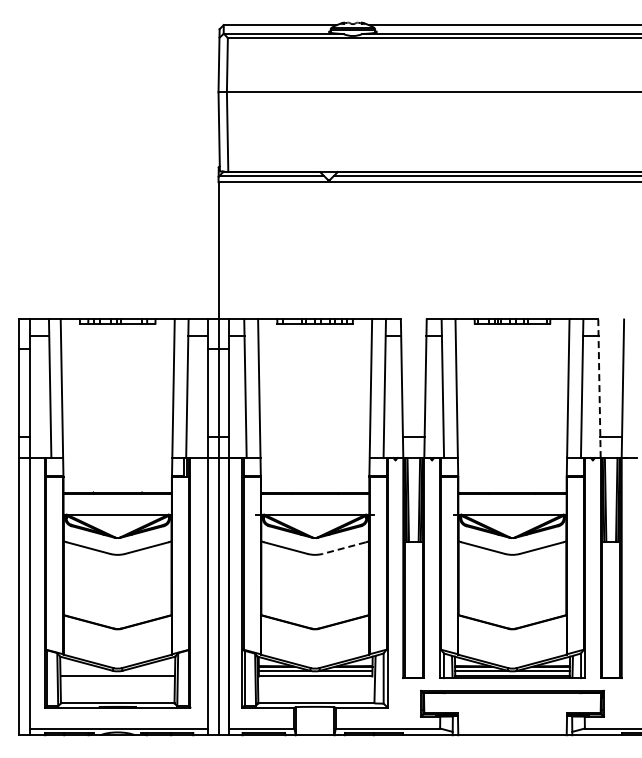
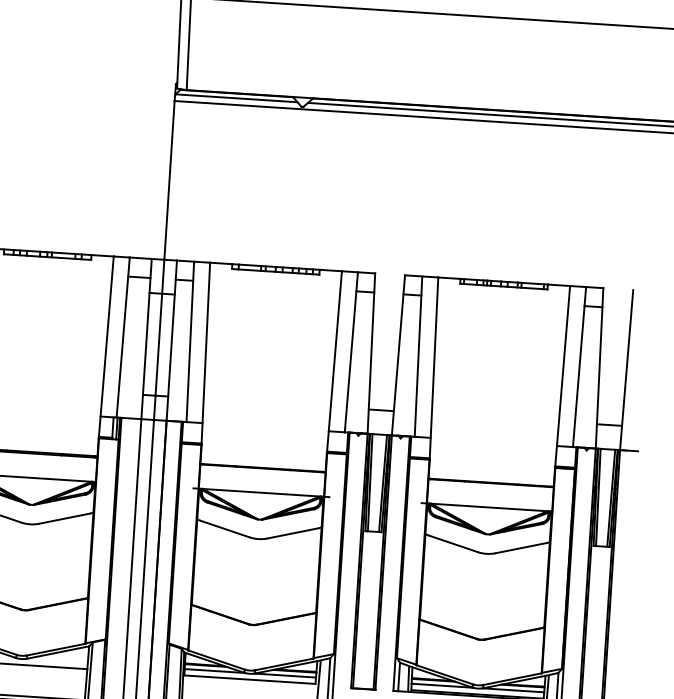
line: (599, 388) -> (599, 368), dashed -> solid
line: (343, 548) -> (291, 533), dashed -> solid

